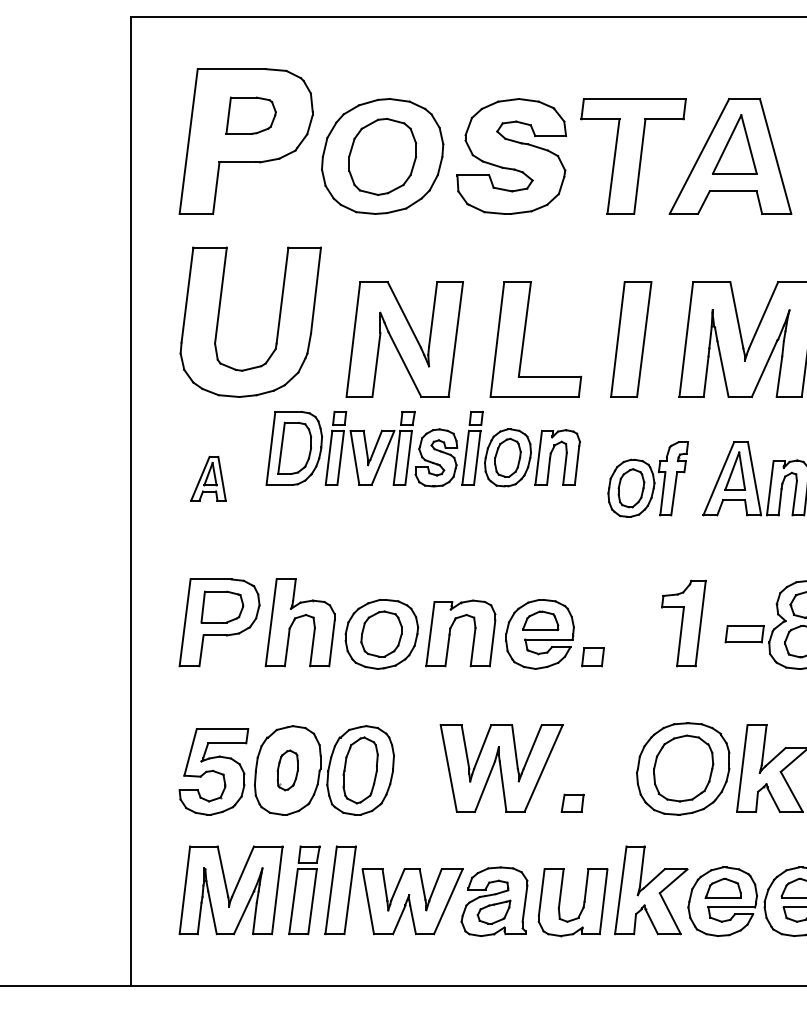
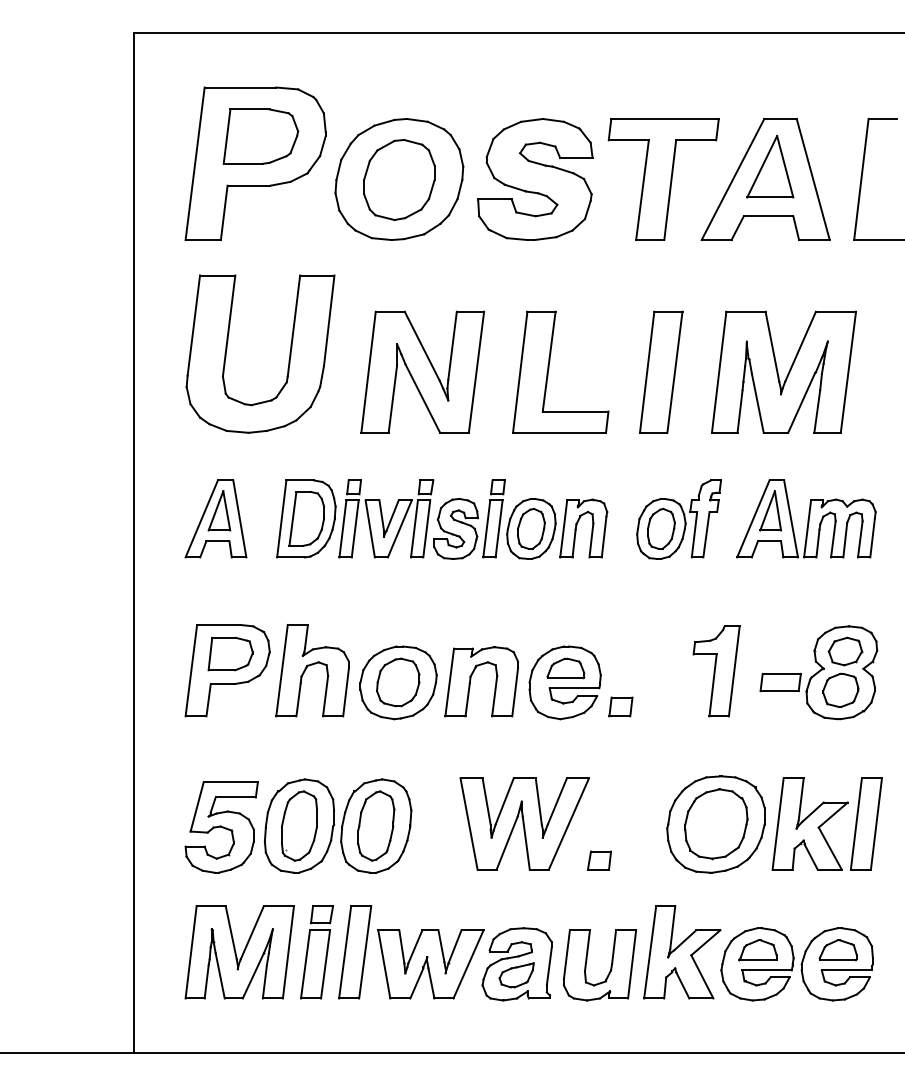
part: (250, 115) -> (260, 136), size x1.43
part: (423, 448) -> (442, 519), moved
part: (208, 478) -> (215, 518), size x1.67
part: (287, 769) -> (299, 825), size x1.67

